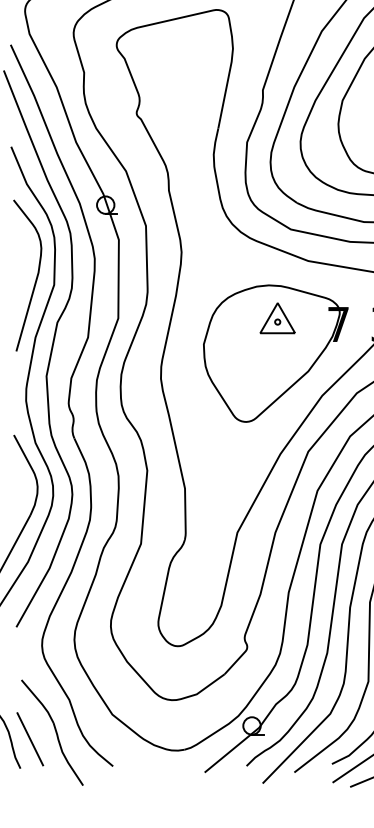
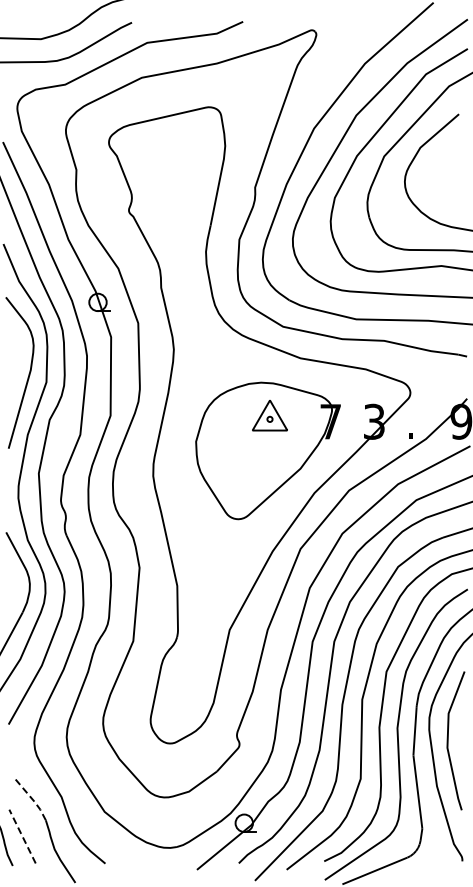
line: (40, 701) -> (32, 798), solid -> dashed
line: (30, 739) -> (22, 836), solid -> dashed

